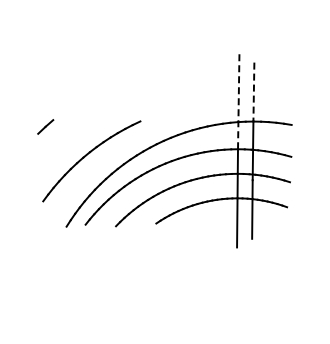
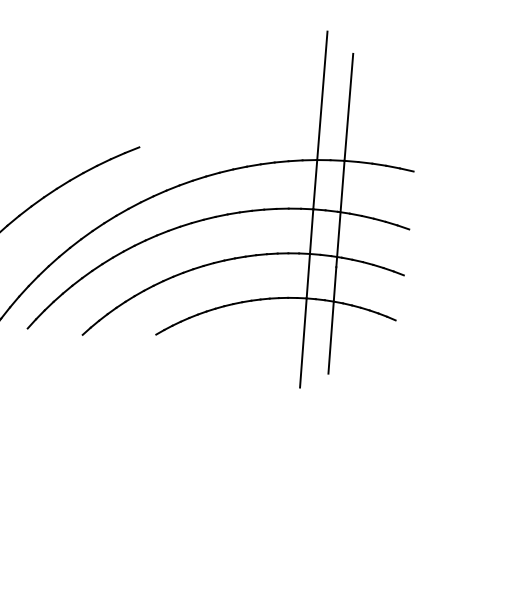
line: (253, 92) -> (348, 108), dashed -> solid
line: (238, 100) -> (319, 120), dashed -> solid

